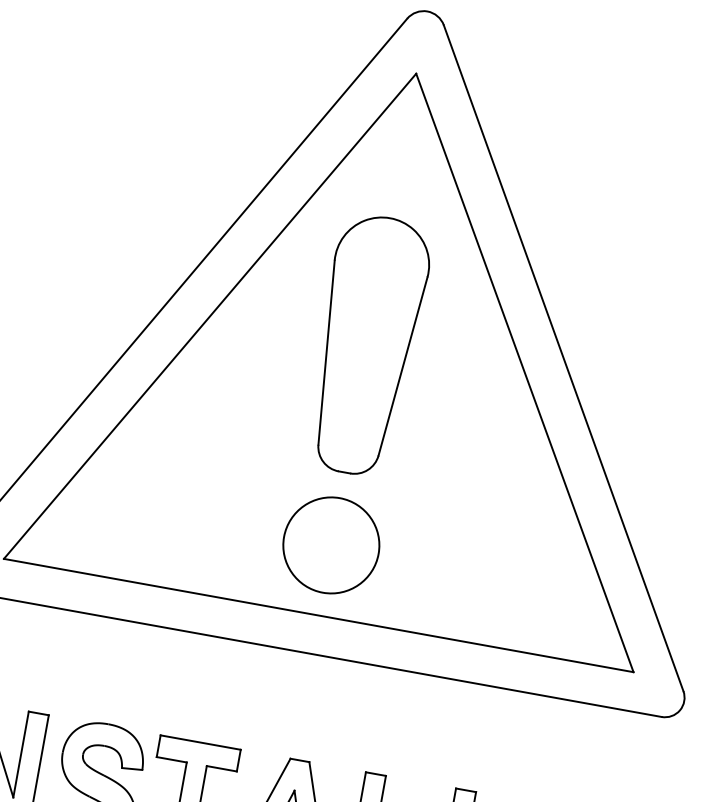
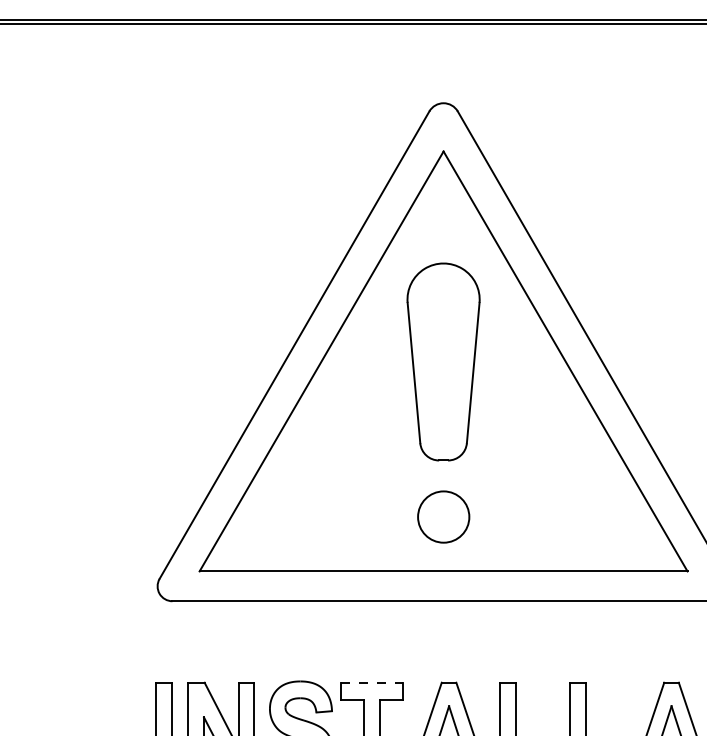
circle: (331, 544) -> (443, 516), size x0.7
line: (201, 742) -> (372, 682), solid -> dashed

